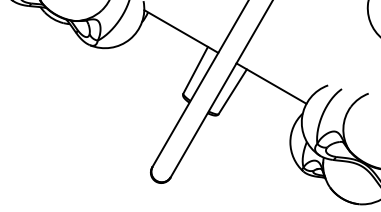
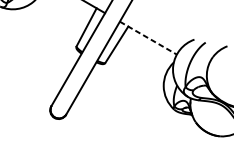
line: (271, 83) -> (148, 38), solid -> dashed

